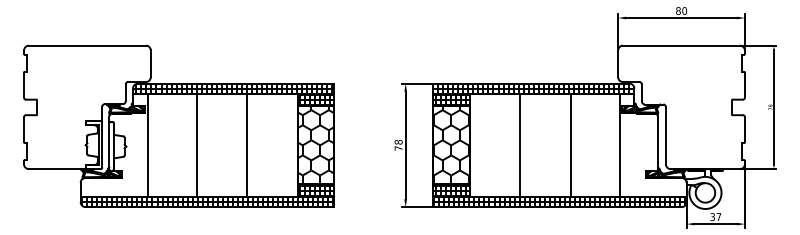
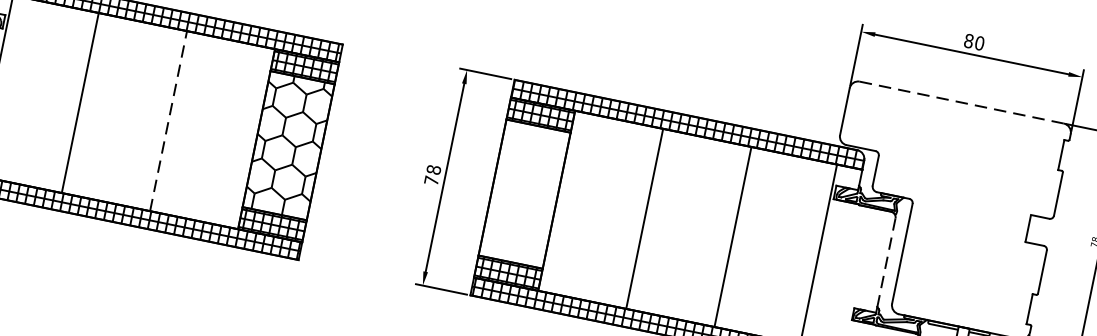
line: (681, 45) -> (961, 102), solid -> dashed
line: (658, 144) -> (886, 266), solid -> dashed
line: (247, 145) -> (169, 121), solid -> dashed
hatch: (450, 145) -> (523, 194), removed

